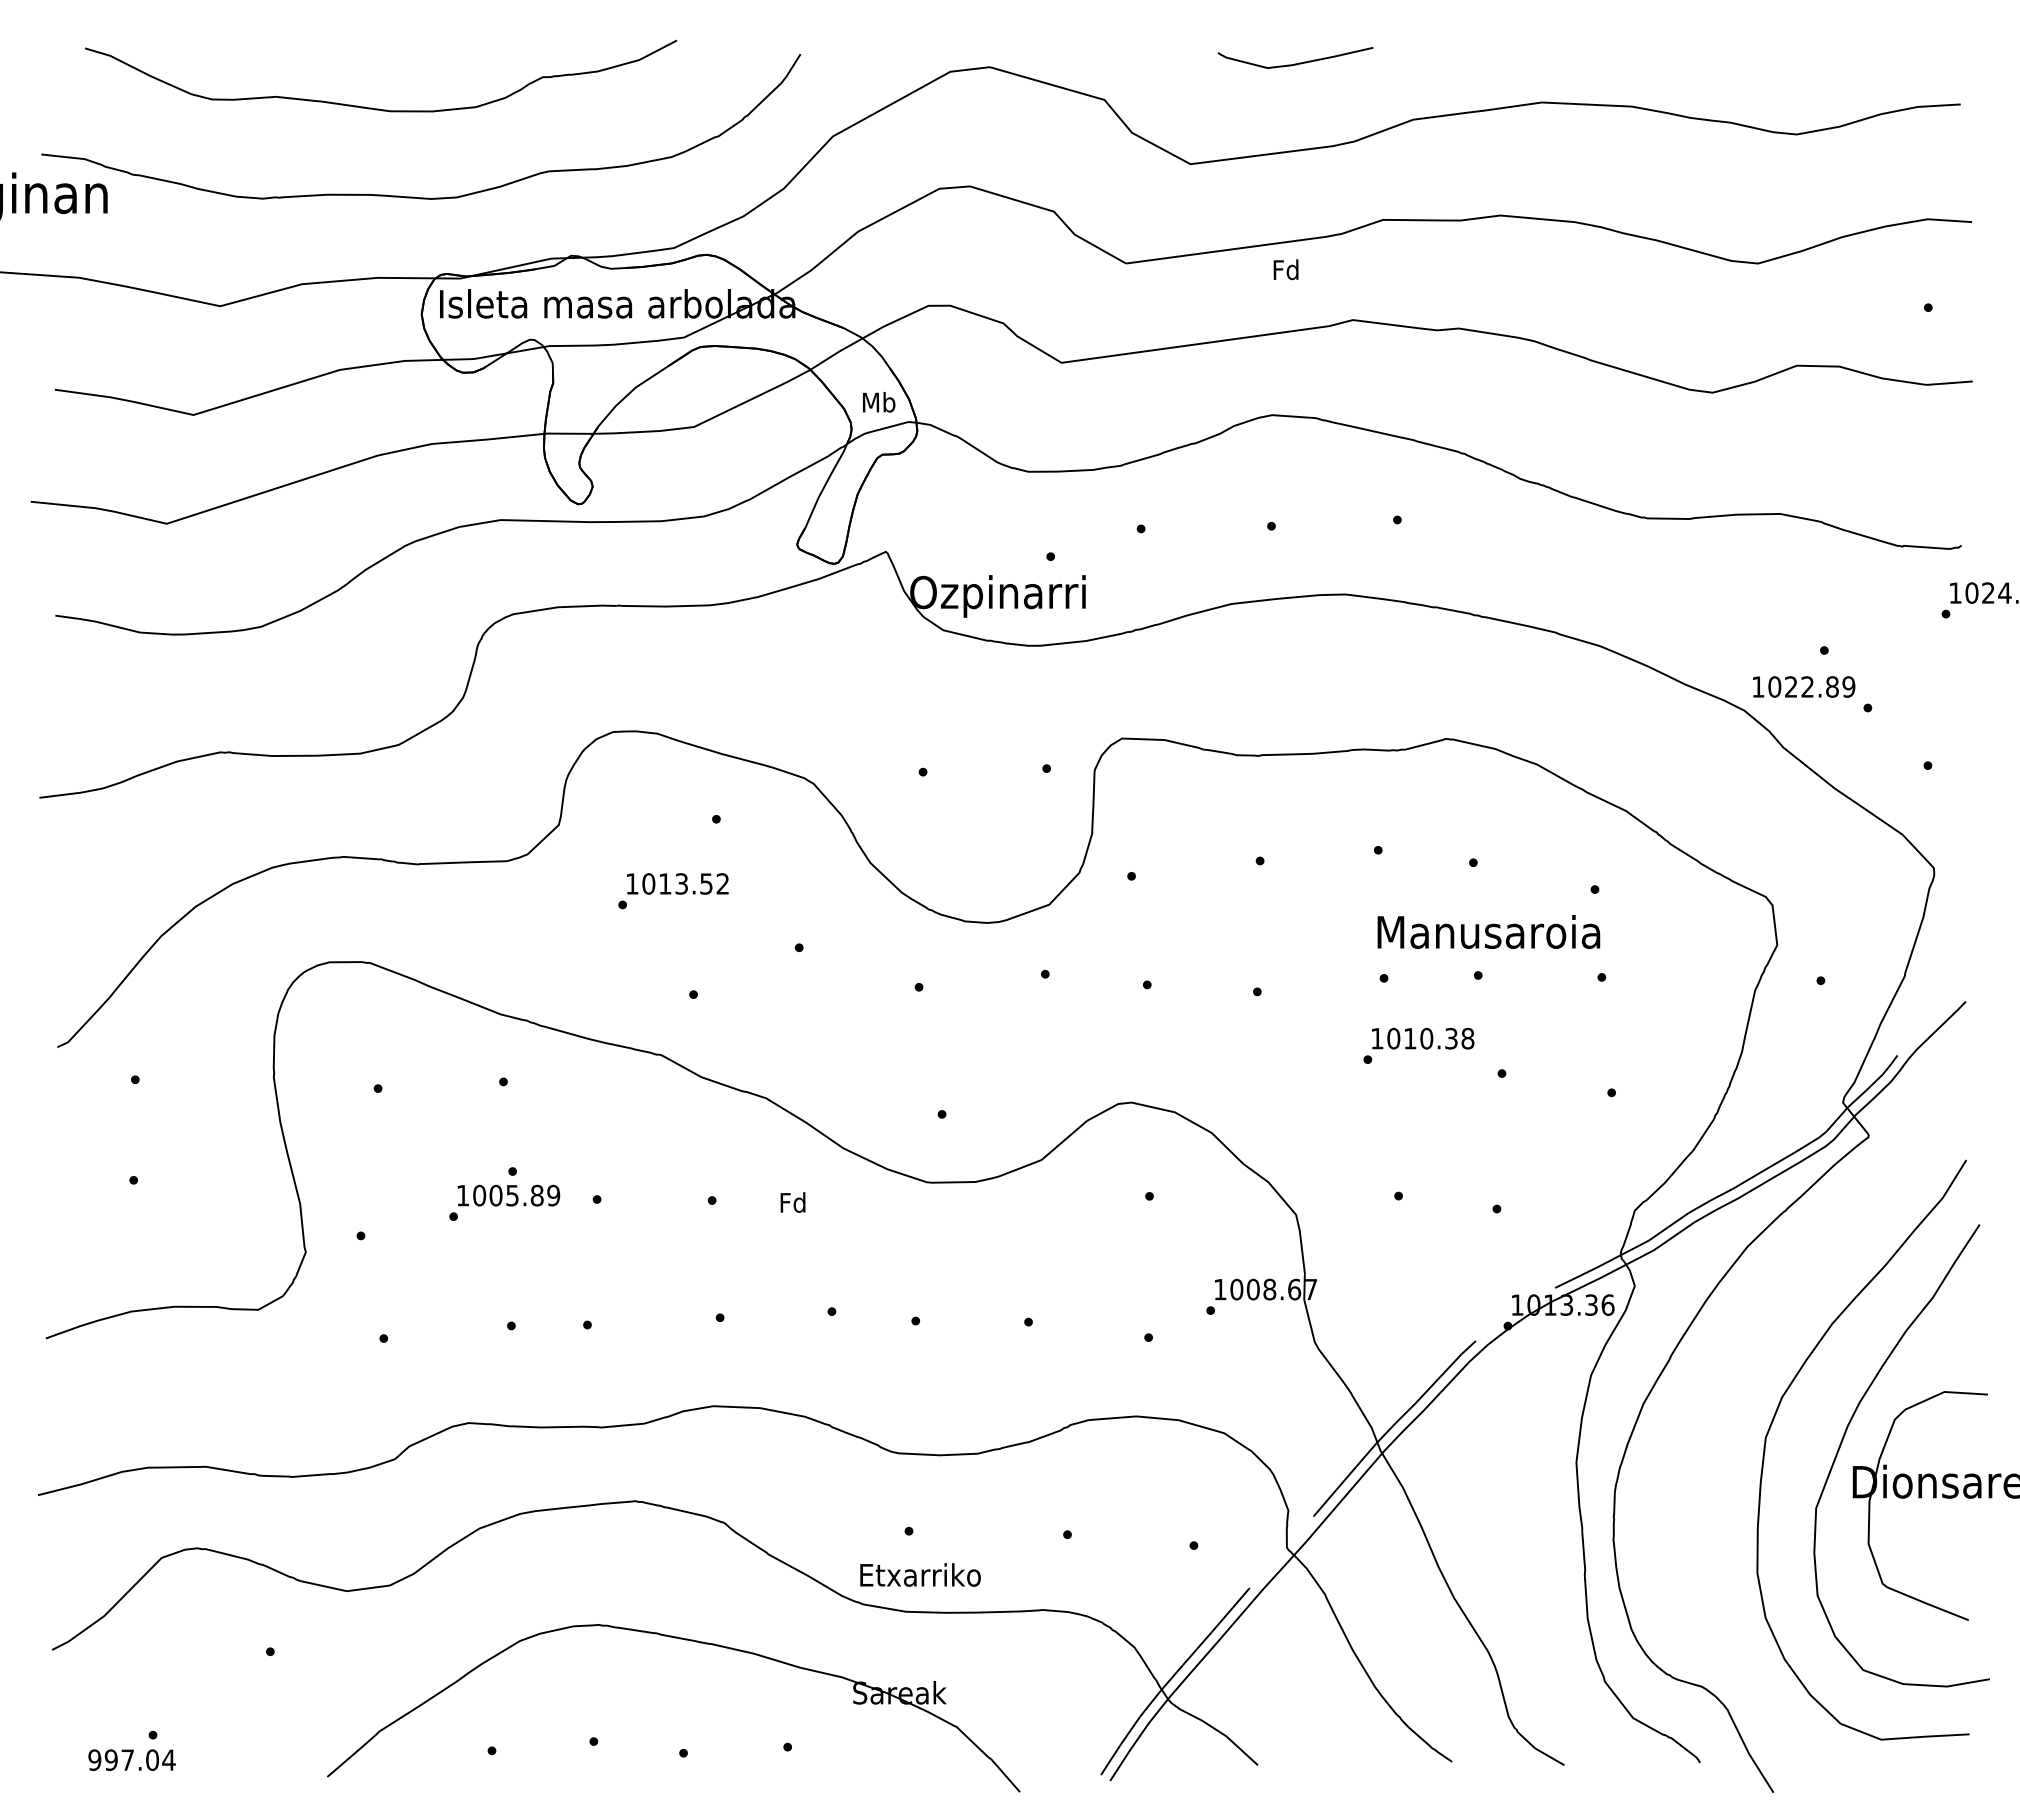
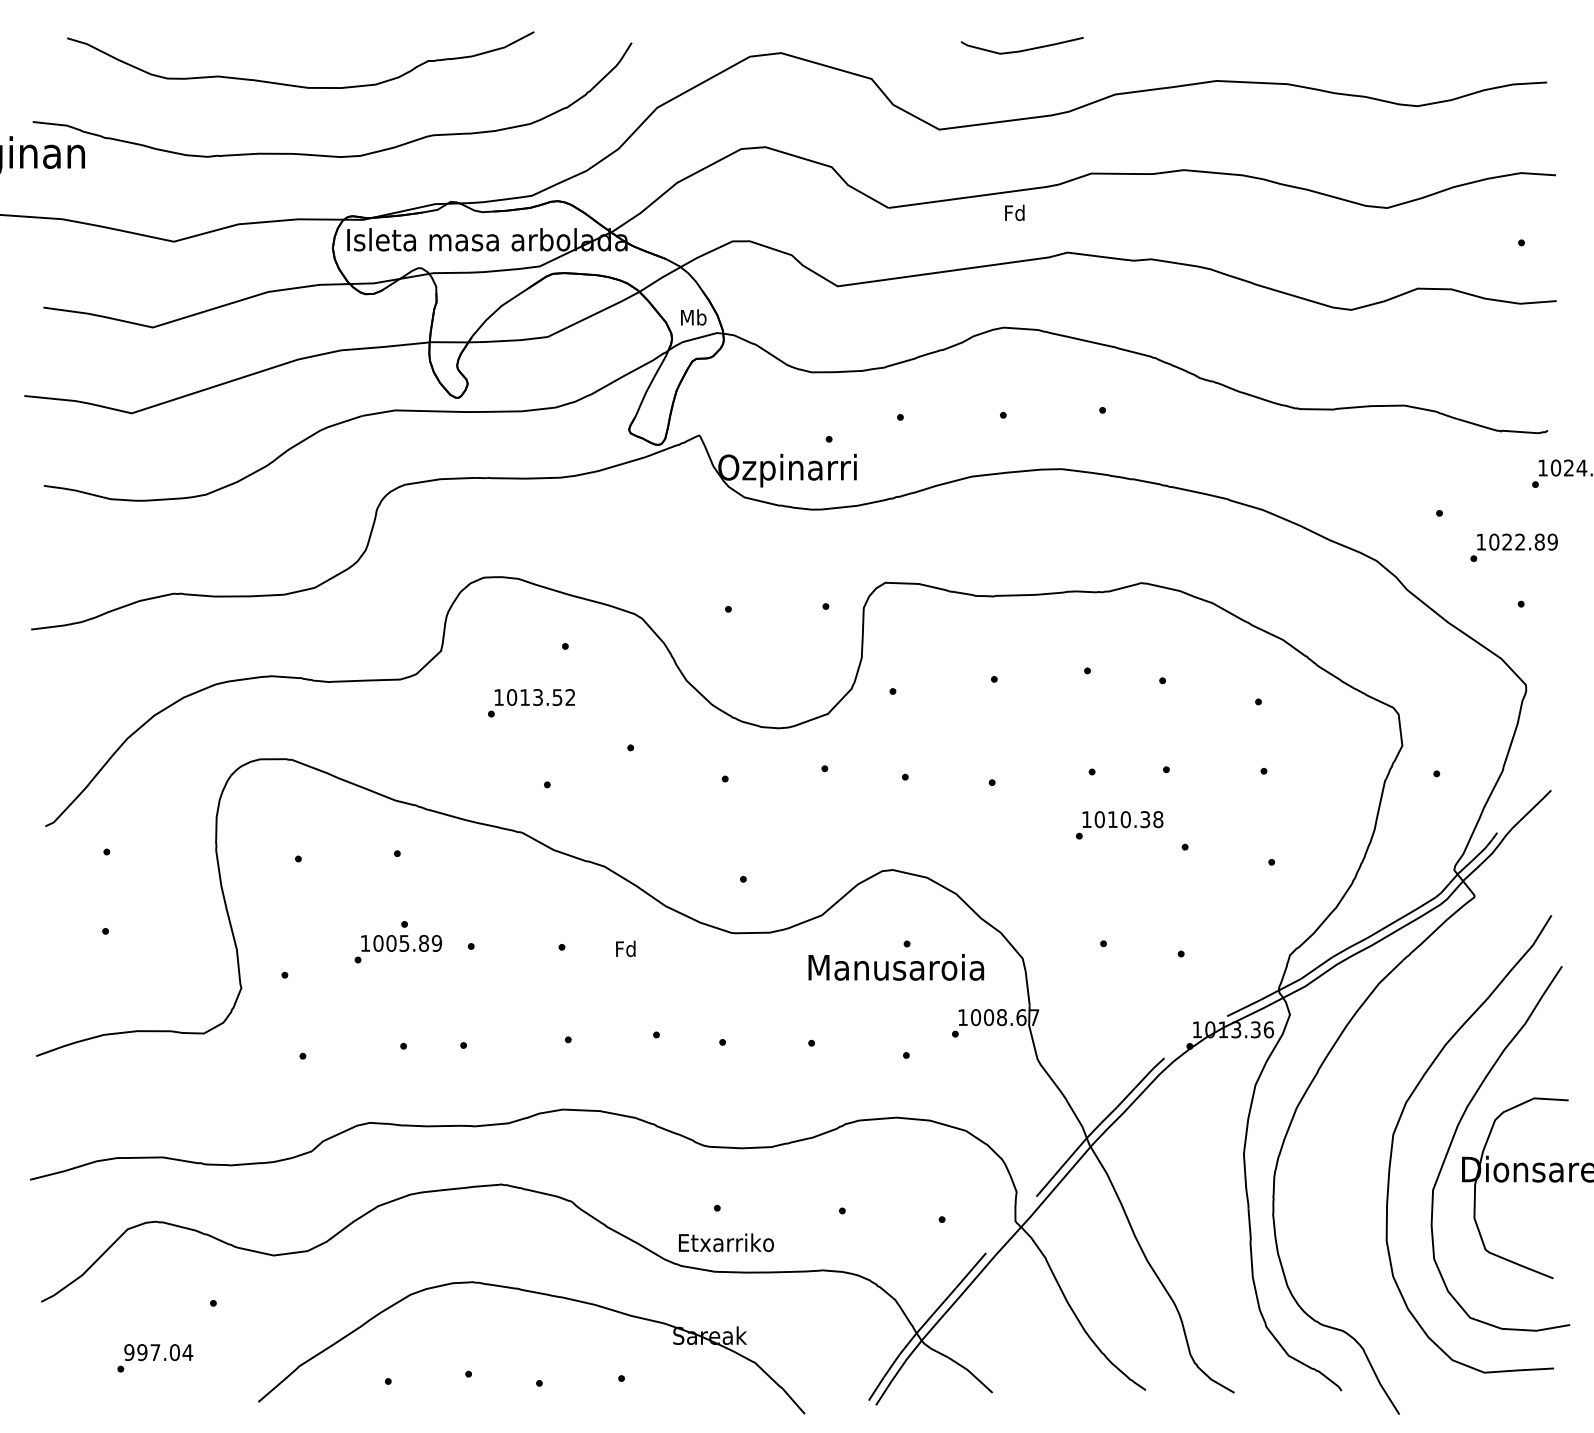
text: (1804, 686) -> (1517, 541), moved
text: (1488, 931) -> (896, 967), moved
text: (131, 1759) -> (158, 1352), moved

